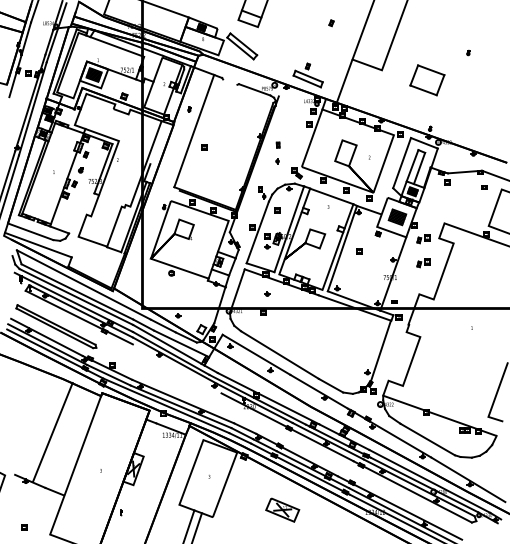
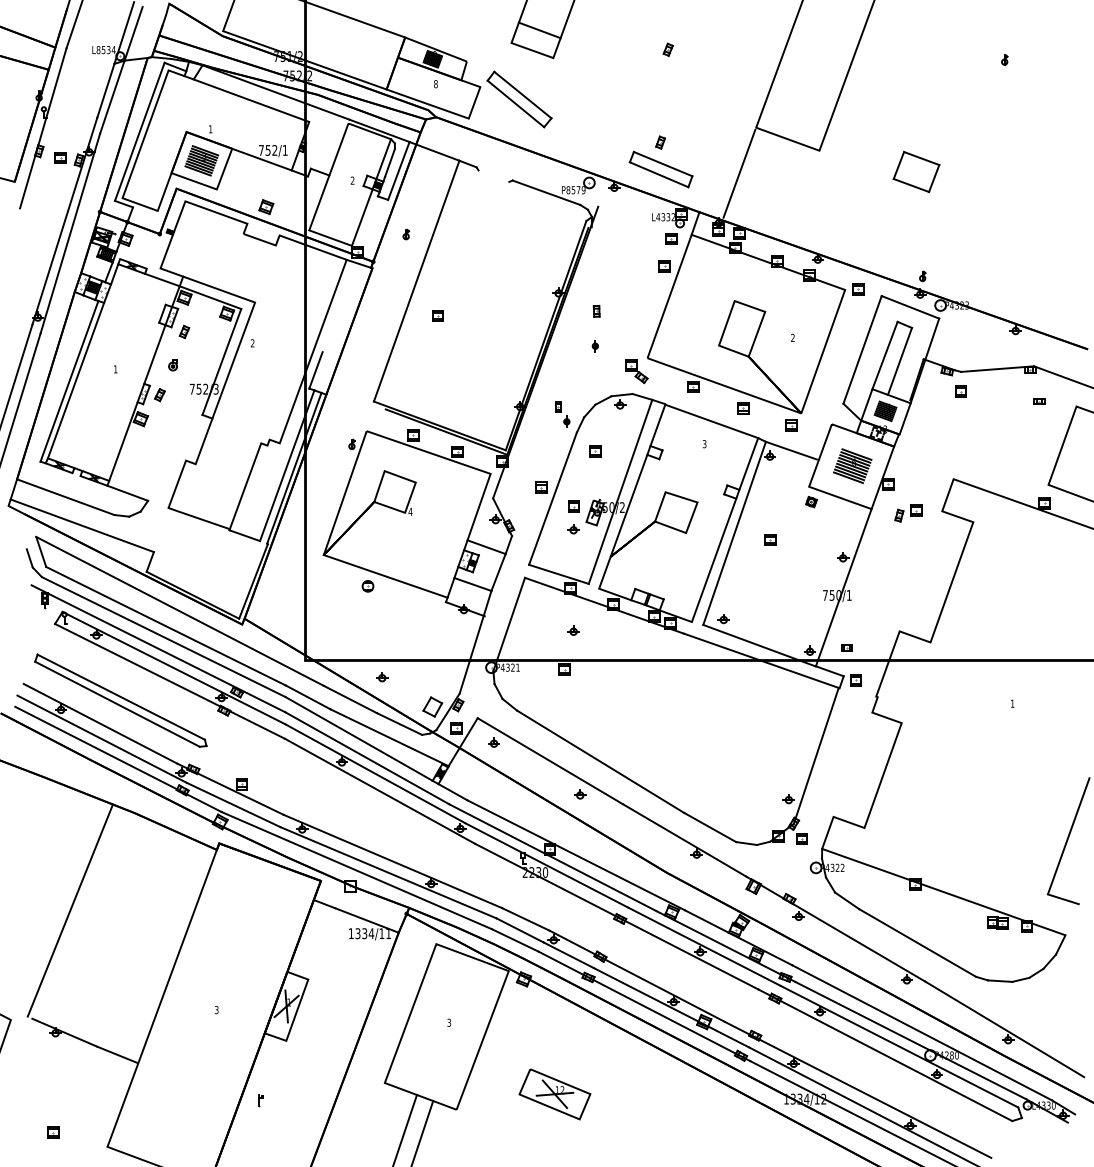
part: (331, 23) -> (668, 50), moved
part: (468, 52) -> (1005, 58), moved
part: (426, 79) -> (914, 170), size x0.62
part: (423, 263) -> (908, 565), removed
line: (176, 368) -> (378, 790), added
line: (52, 432) -> (69, 910), moved
part: (282, 509) -> (554, 1093), moved

